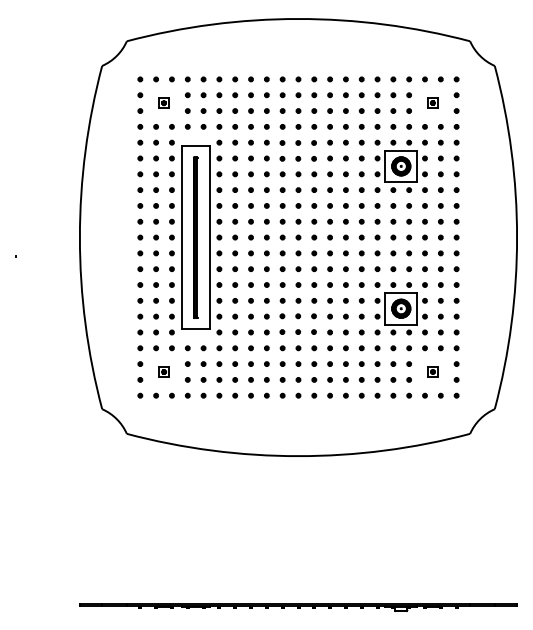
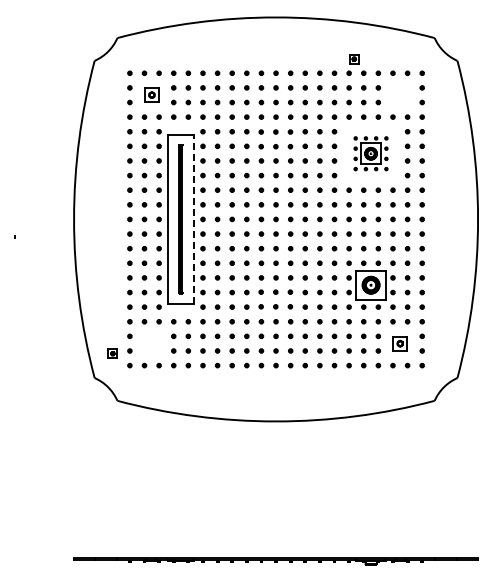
part: (163, 103) -> (151, 95), size x1.6
part: (433, 103) -> (354, 59), moved
part: (400, 166) -> (370, 153), size x0.7
line: (210, 236) -> (194, 218), solid -> dashed
part: (163, 371) -> (112, 353), moved
part: (433, 371) -> (400, 343), size x1.6

